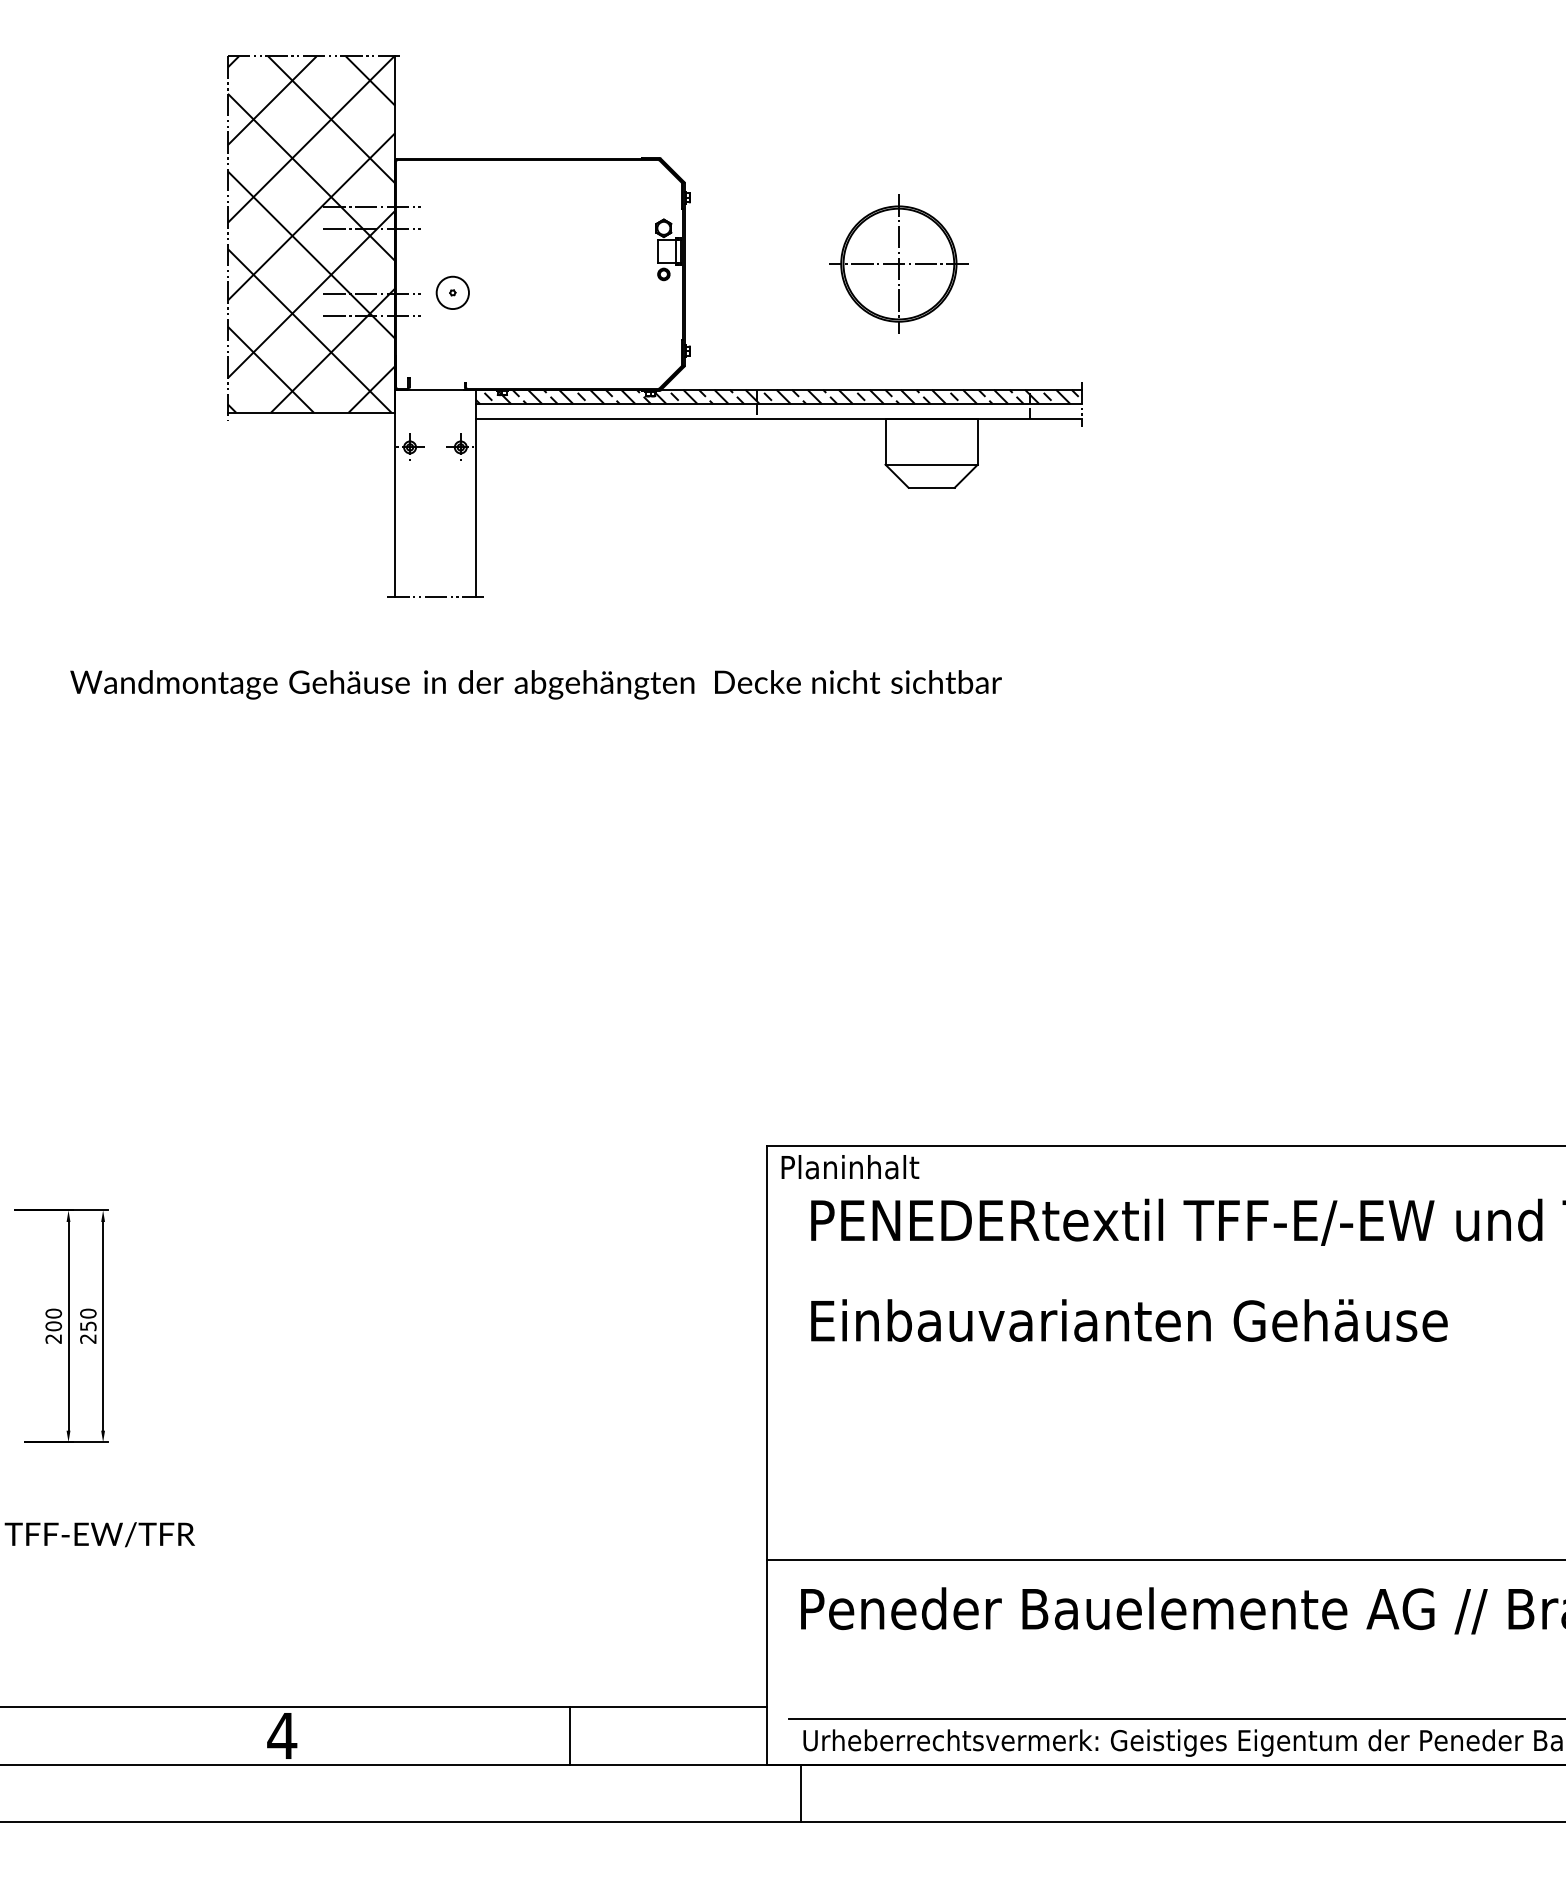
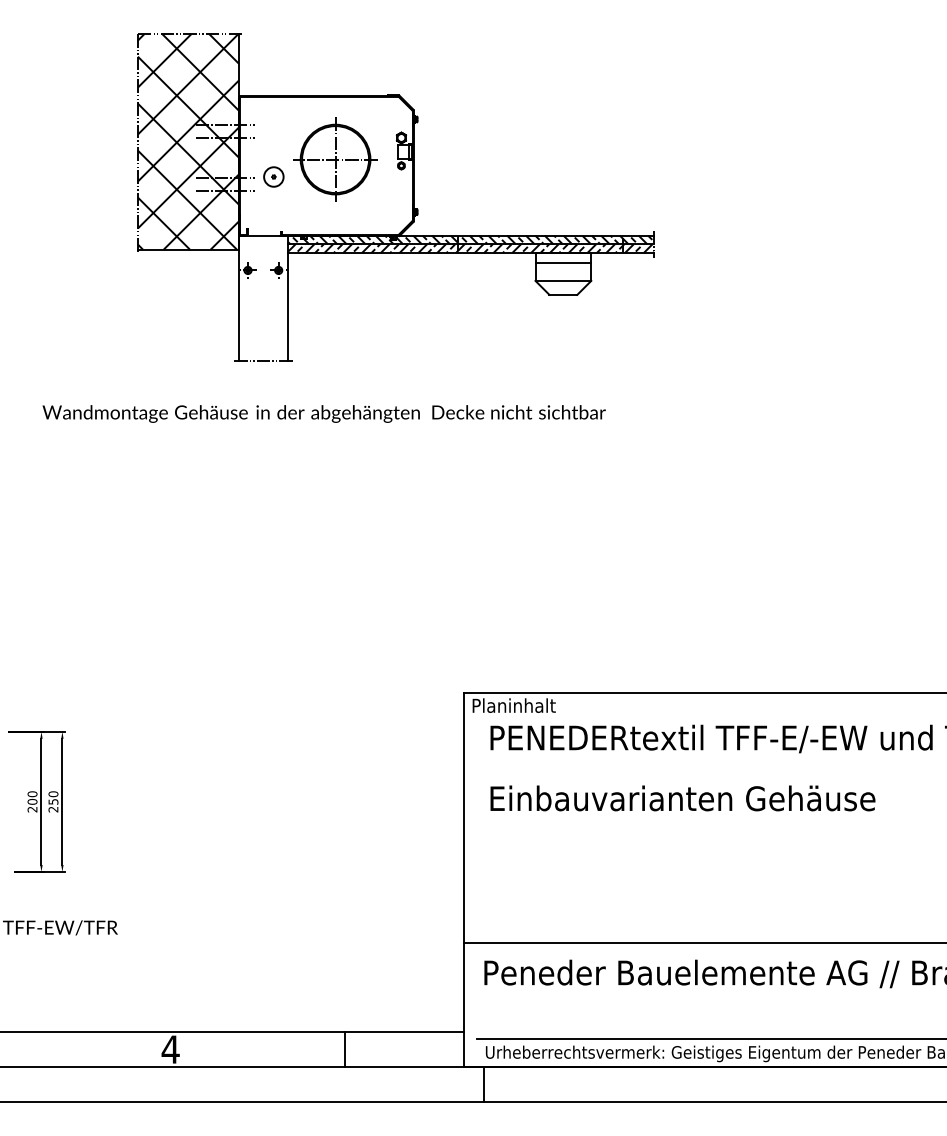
part: (898, 263) -> (335, 159), moved
hatch: (778, 411) -> (470, 248), added
line: (931, 435) -> (563, 263), added

